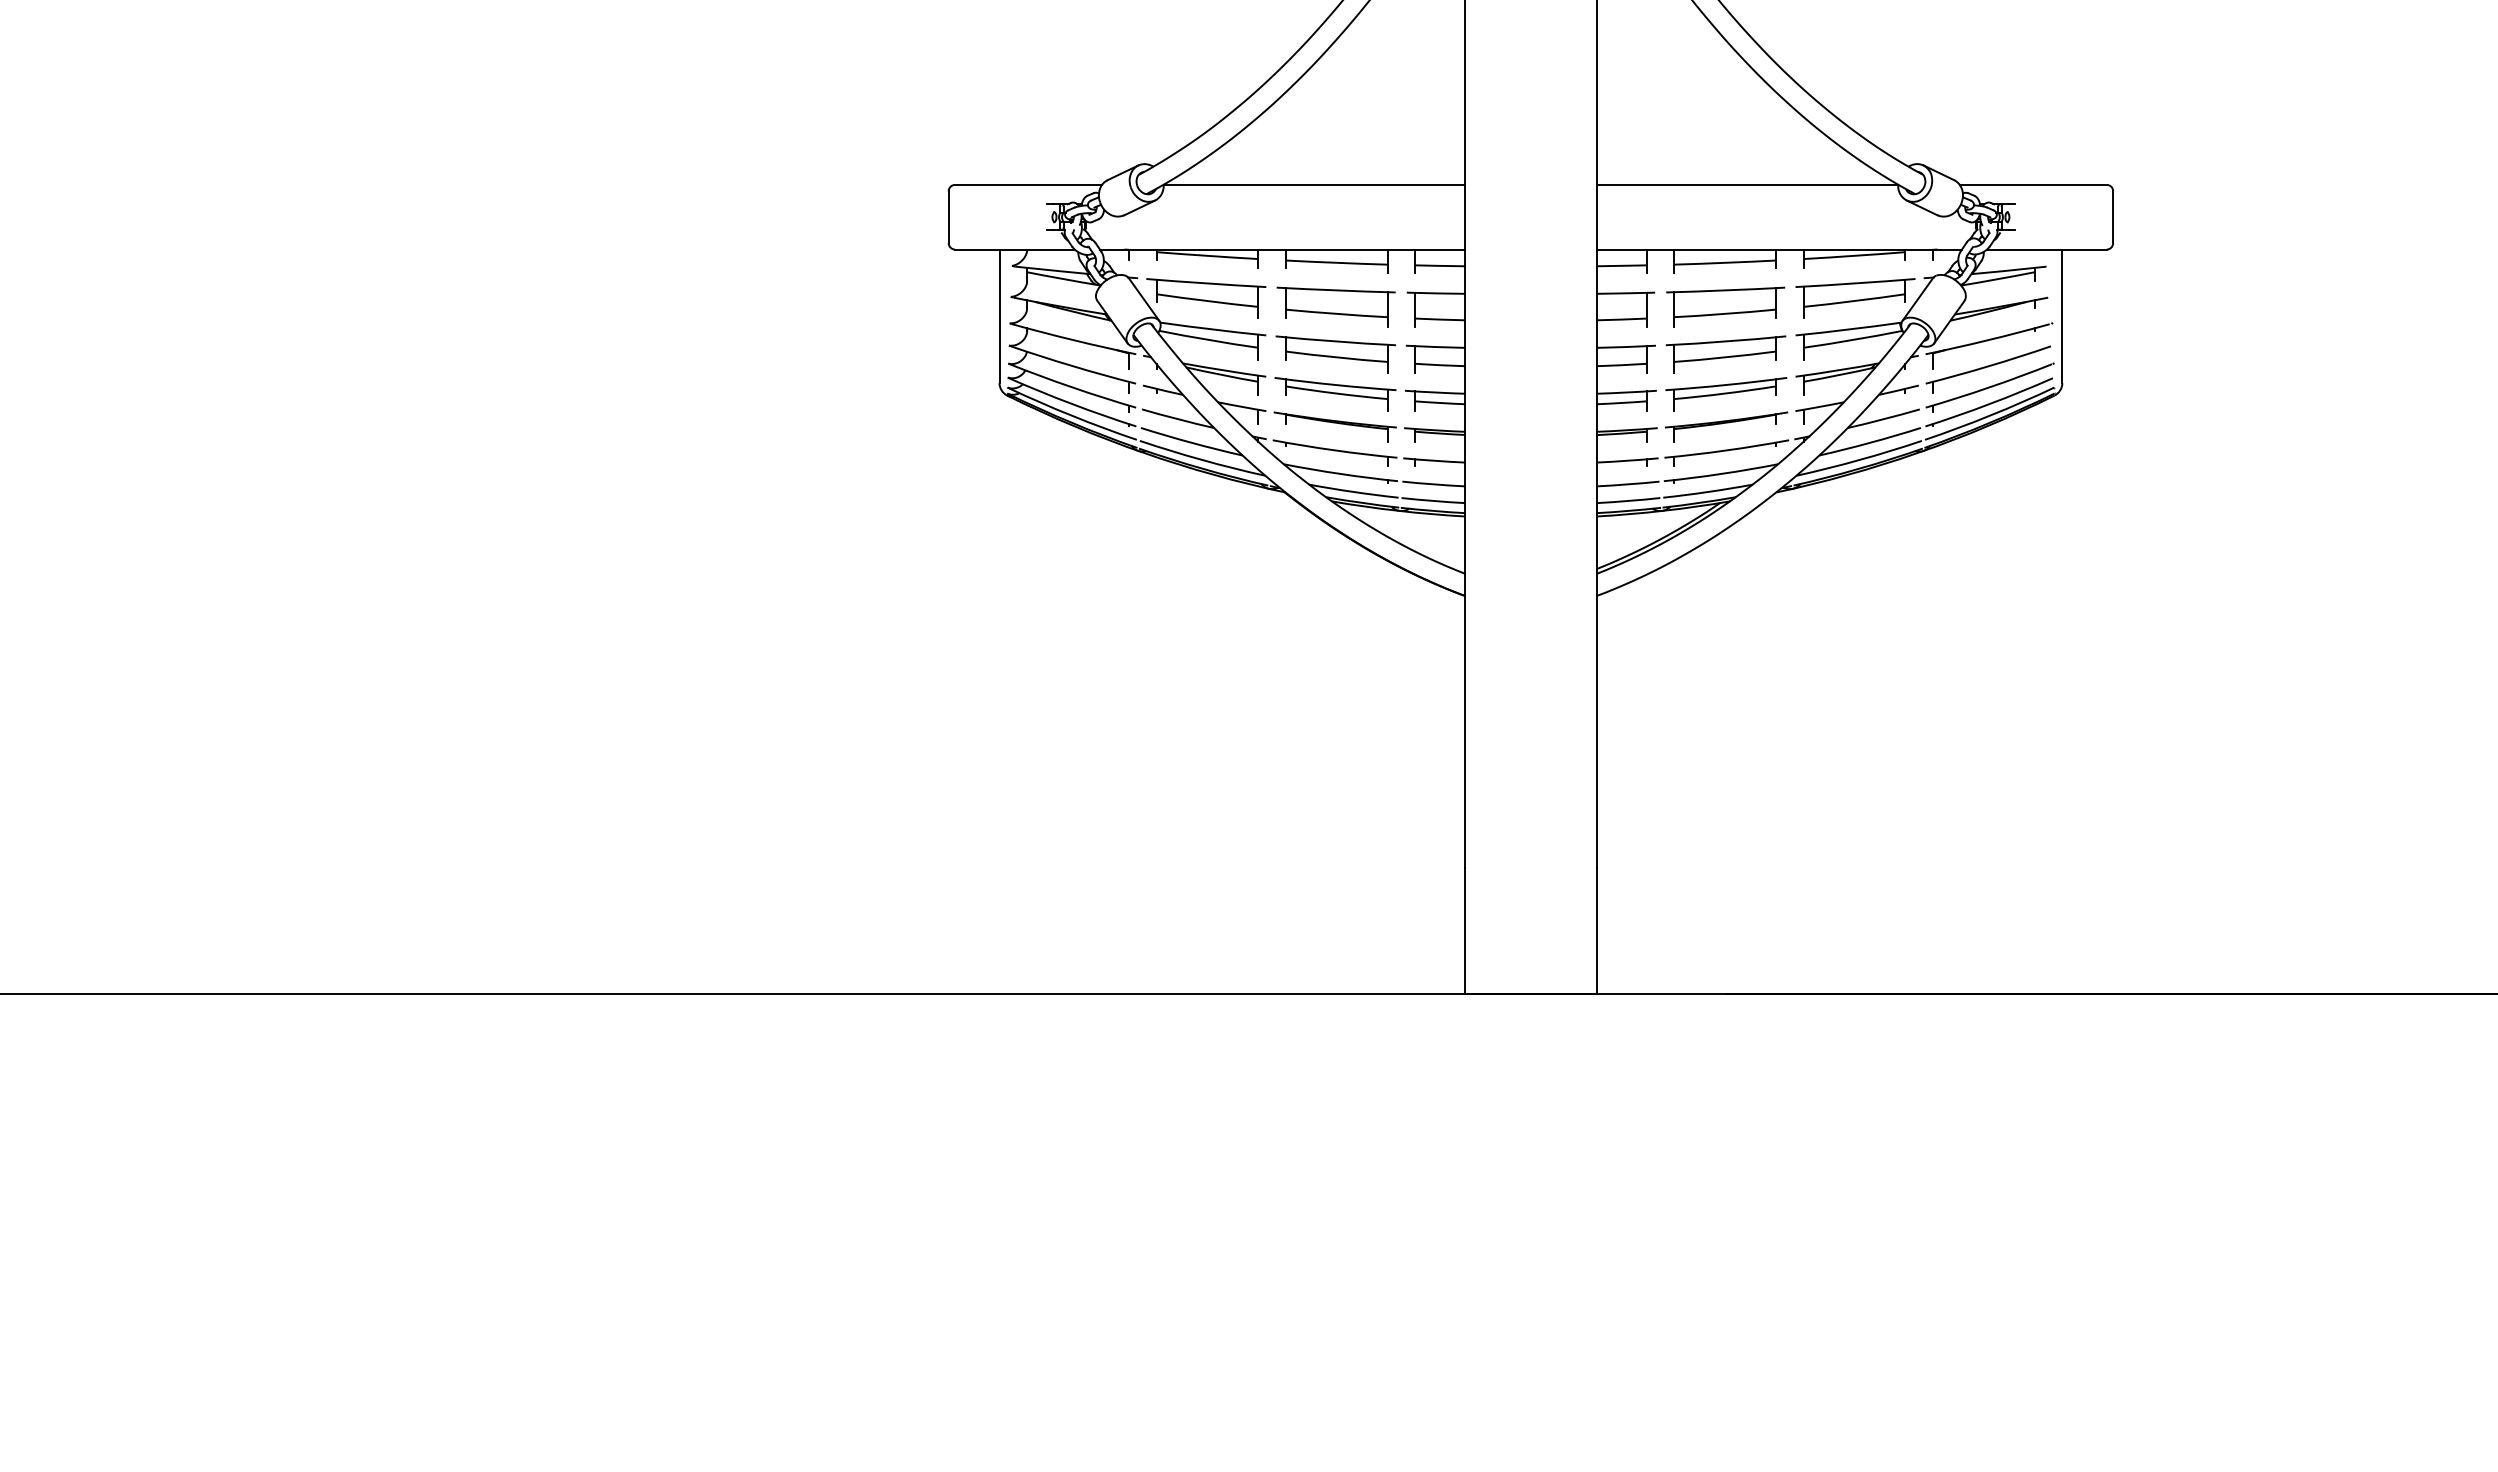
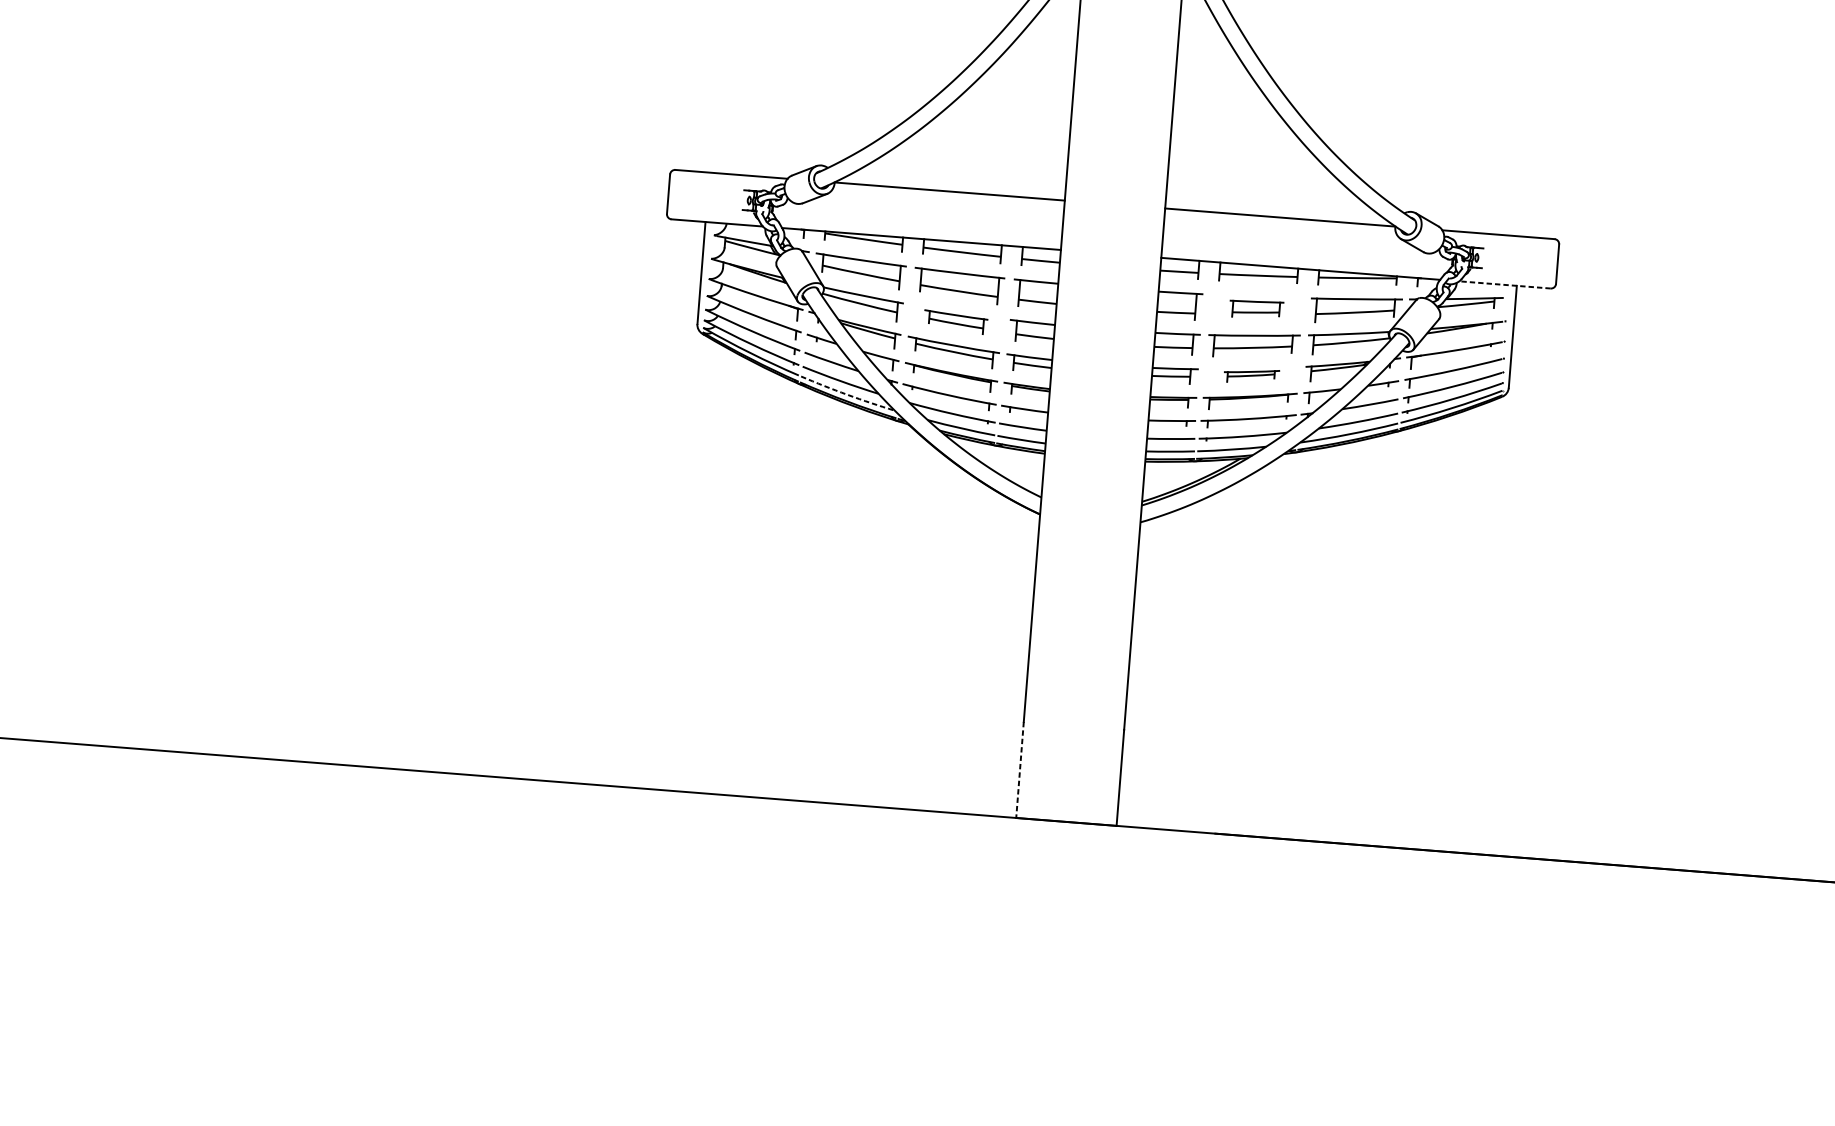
line: (2046, 249) -> (1504, 284), solid -> dashed
part: (1725, 306) -> (1256, 309), size x0.6
part: (1335, 354) -> (955, 322), size x0.7
part: (1726, 394) -> (1251, 376), size x0.6
arc: (1202, 460) -> (847, 395), solid -> dashed
line: (1465, 930) -> (1020, 769), solid -> dashed

